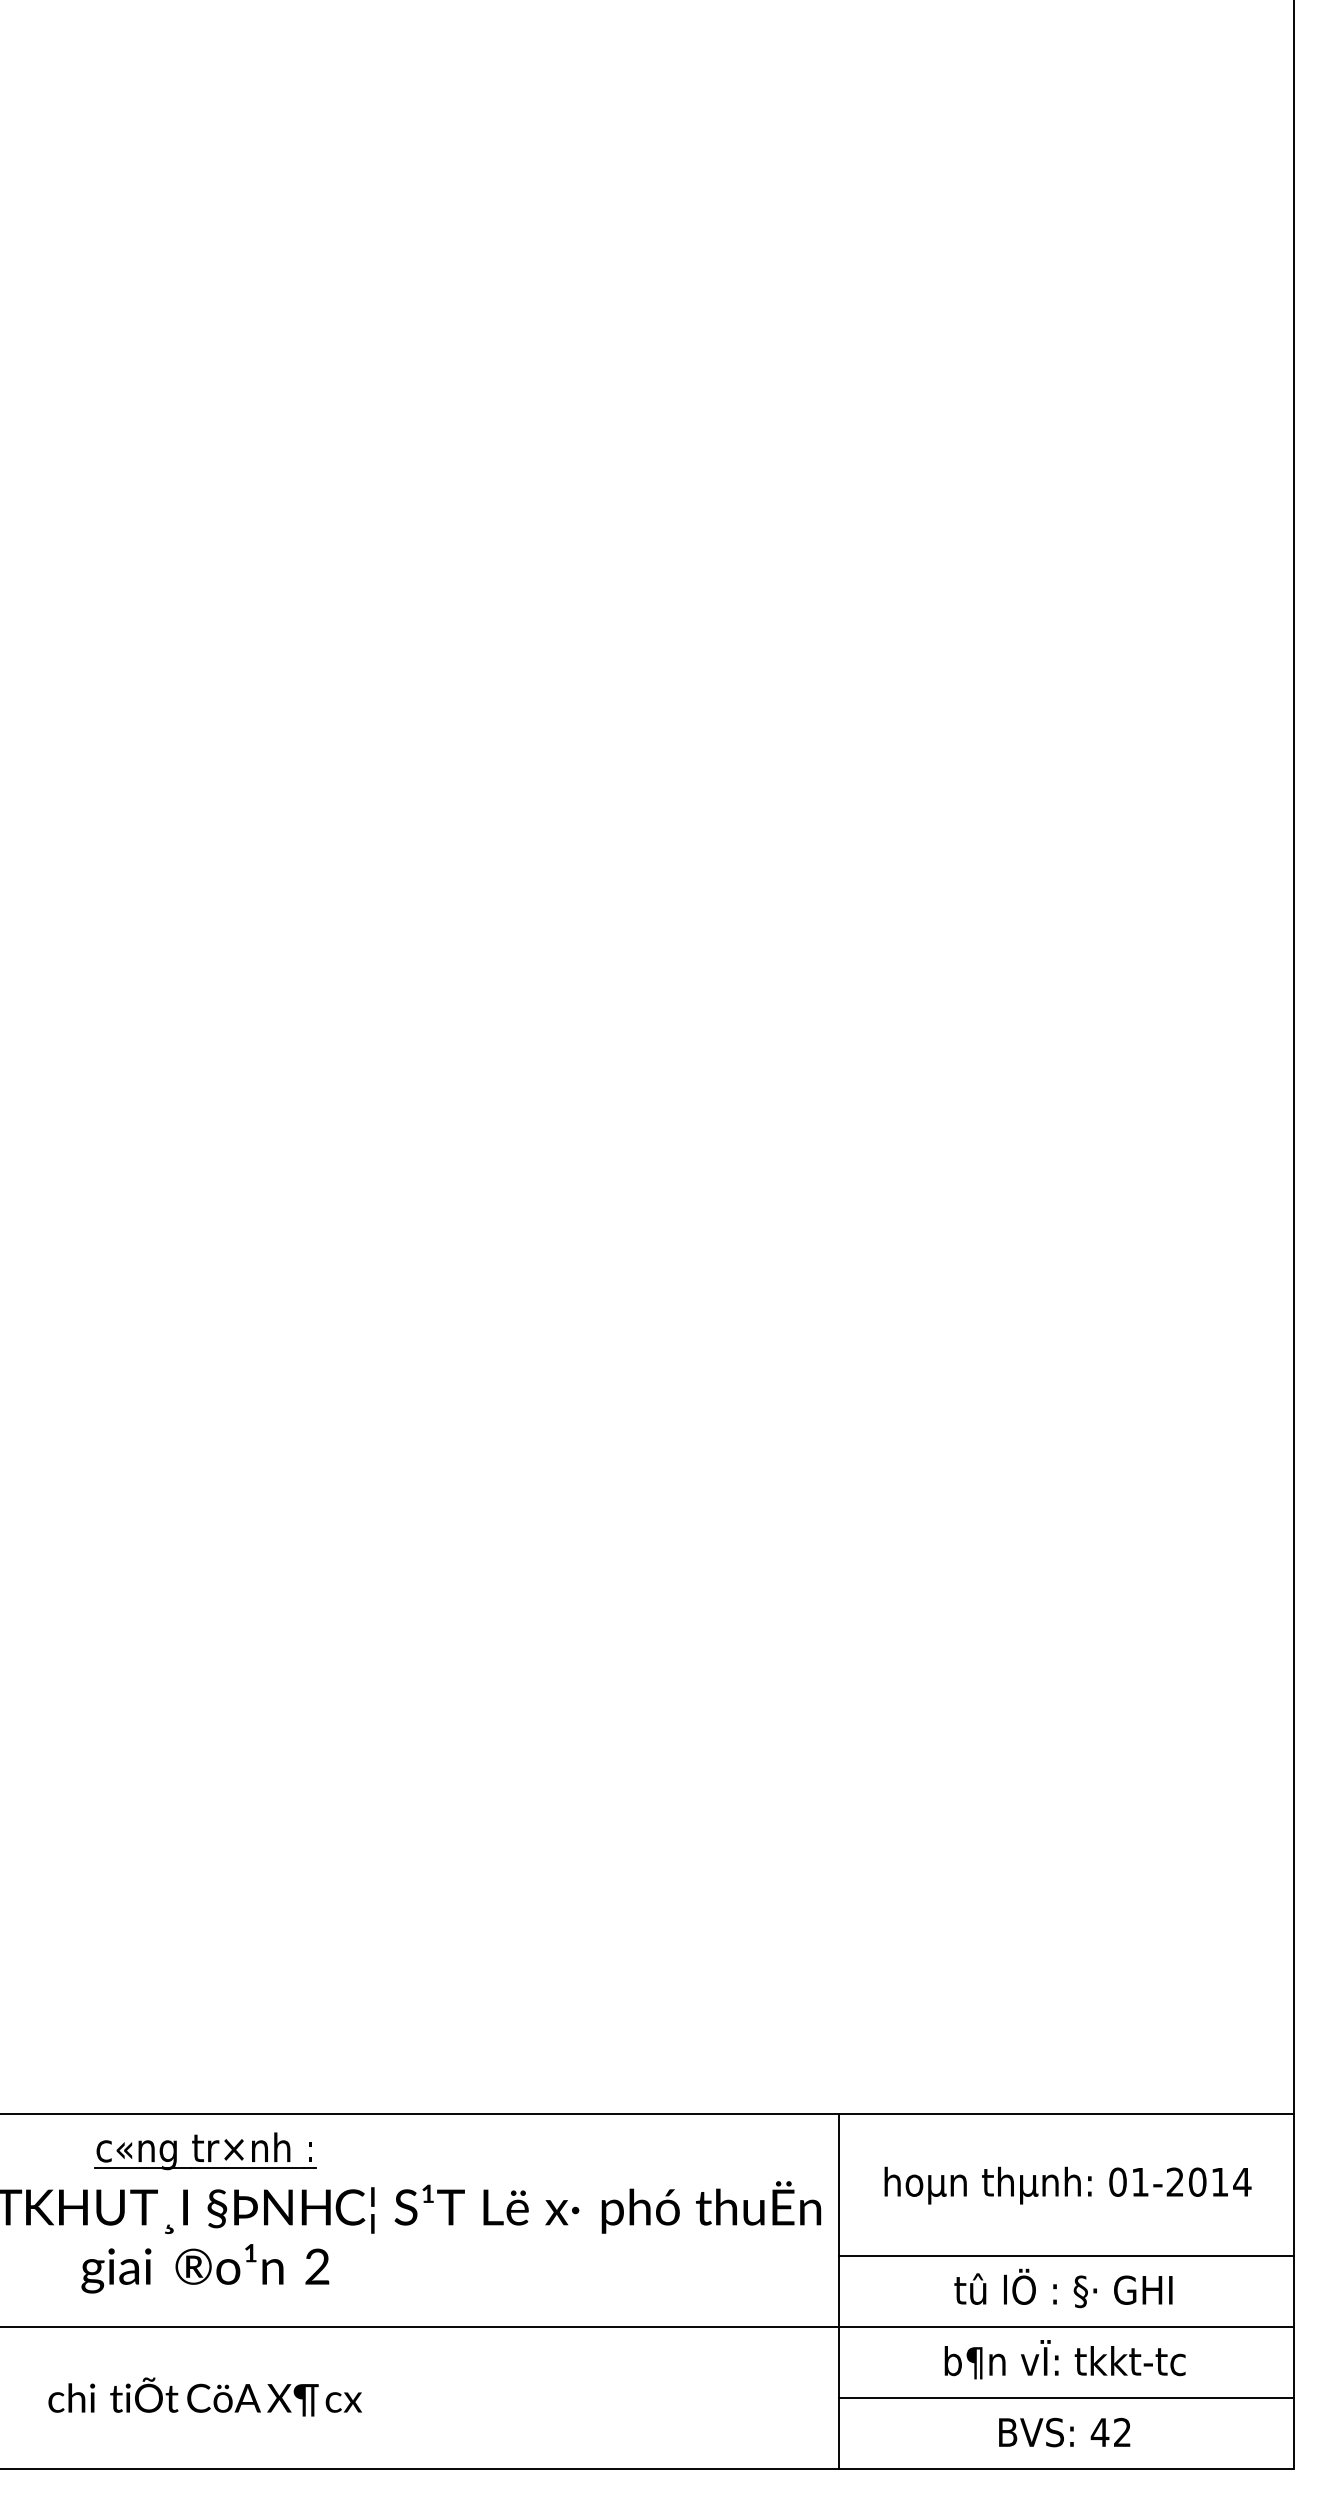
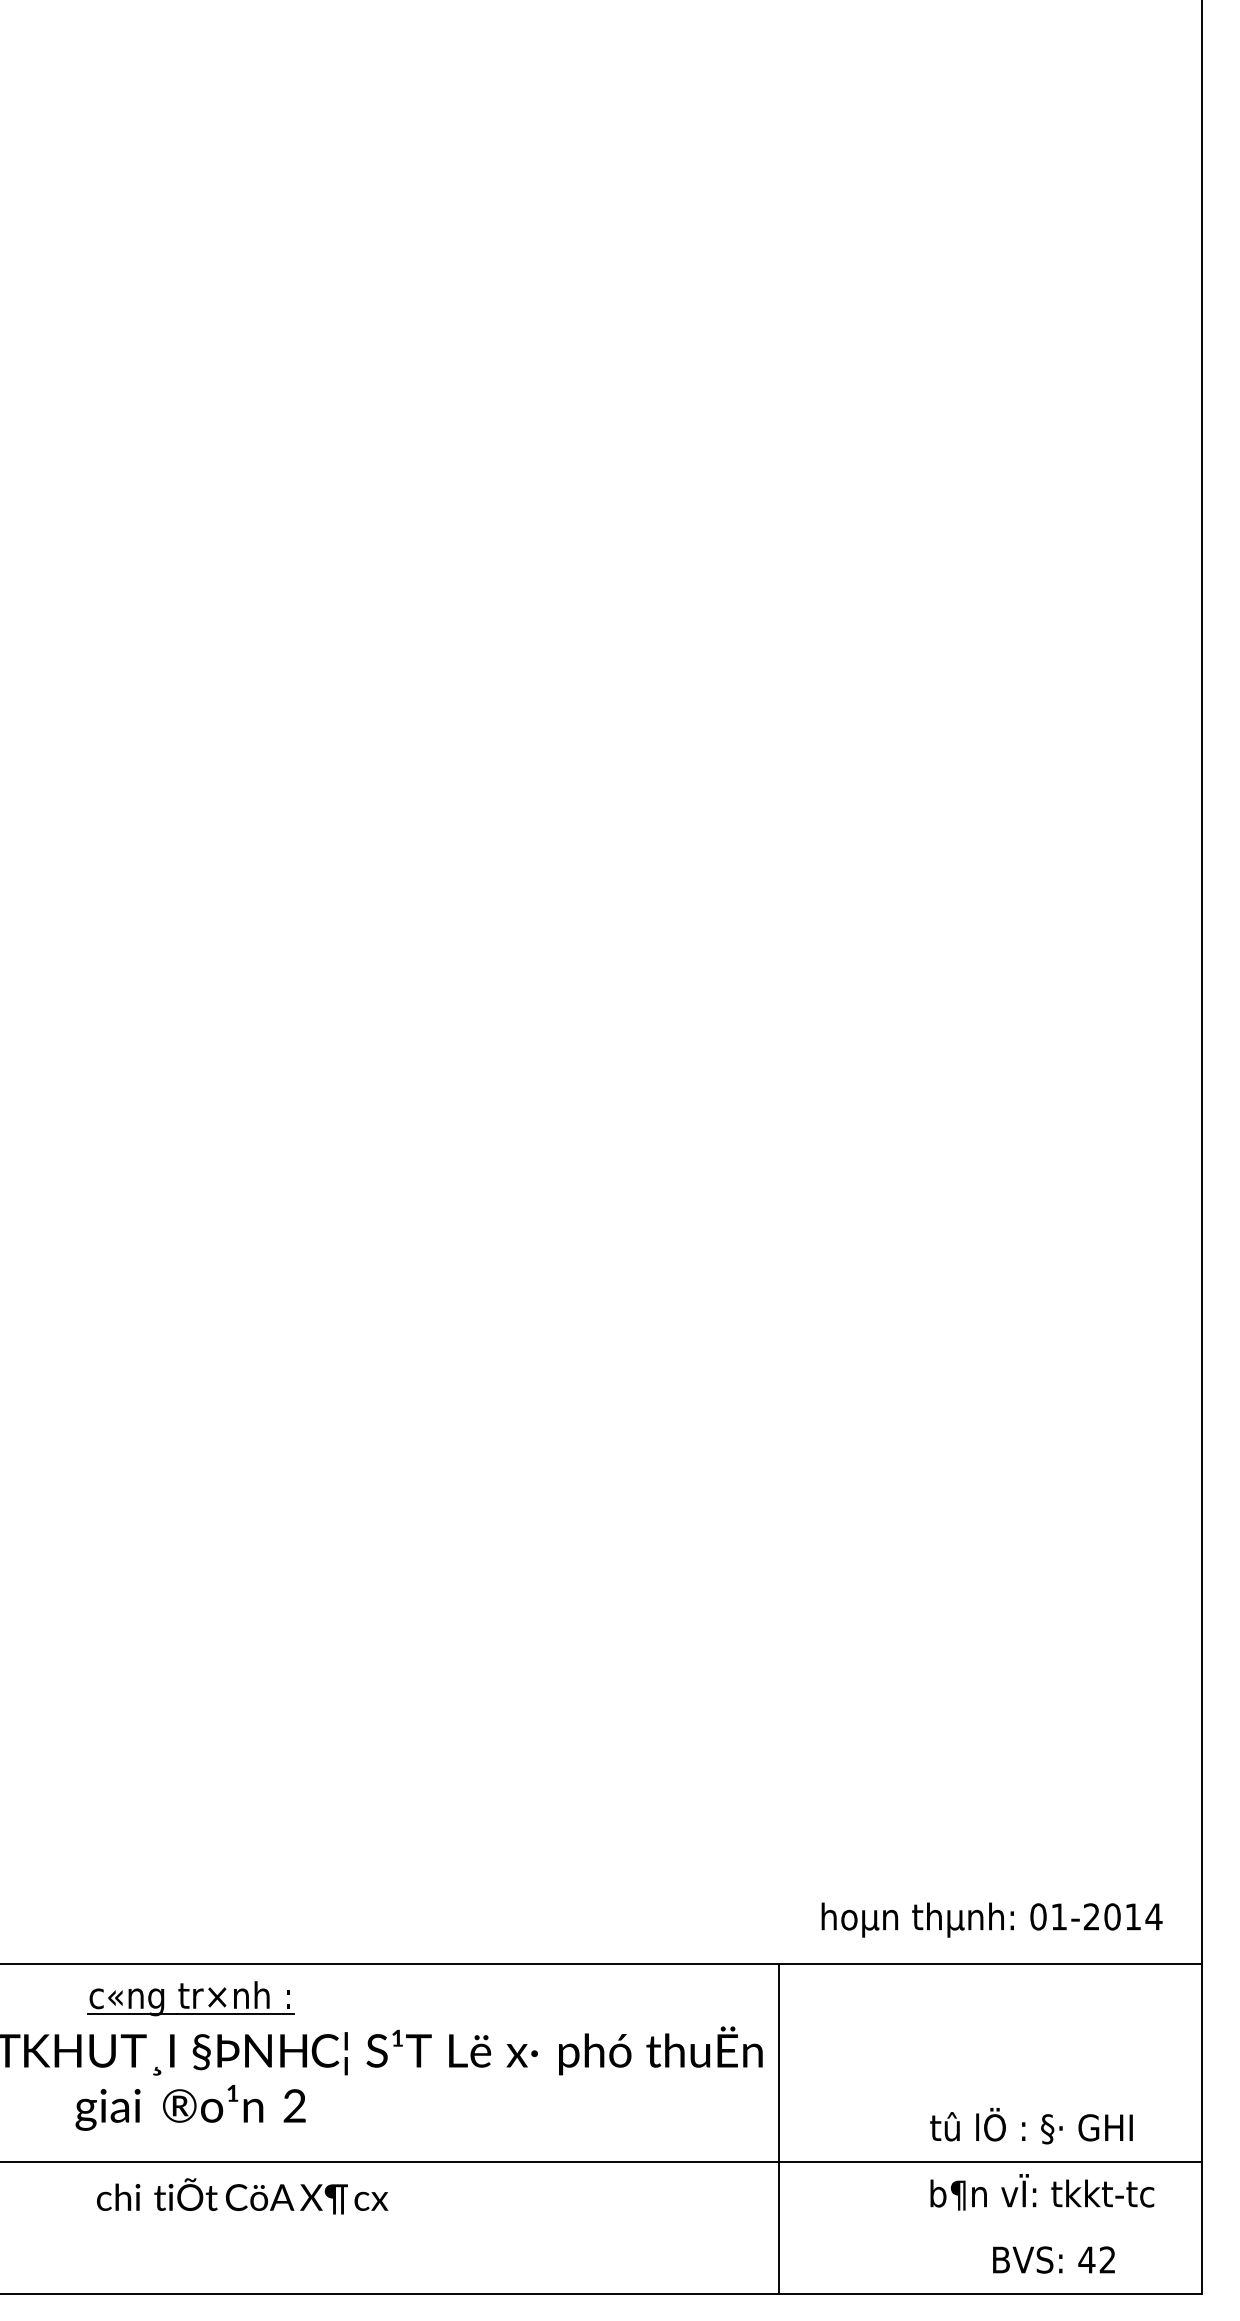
text: (1067, 2185) -> (991, 1919), moved
line: (1066, 2256) -> (990, 2096), removed
text: (1063, 2288) -> (1031, 2126), moved
text: (1064, 2359) -> (1041, 2192), moved
text: (204, 2396) -> (241, 2195), moved
line: (1066, 2398) -> (990, 2228), removed
text: (1064, 2432) -> (1053, 2259), moved

